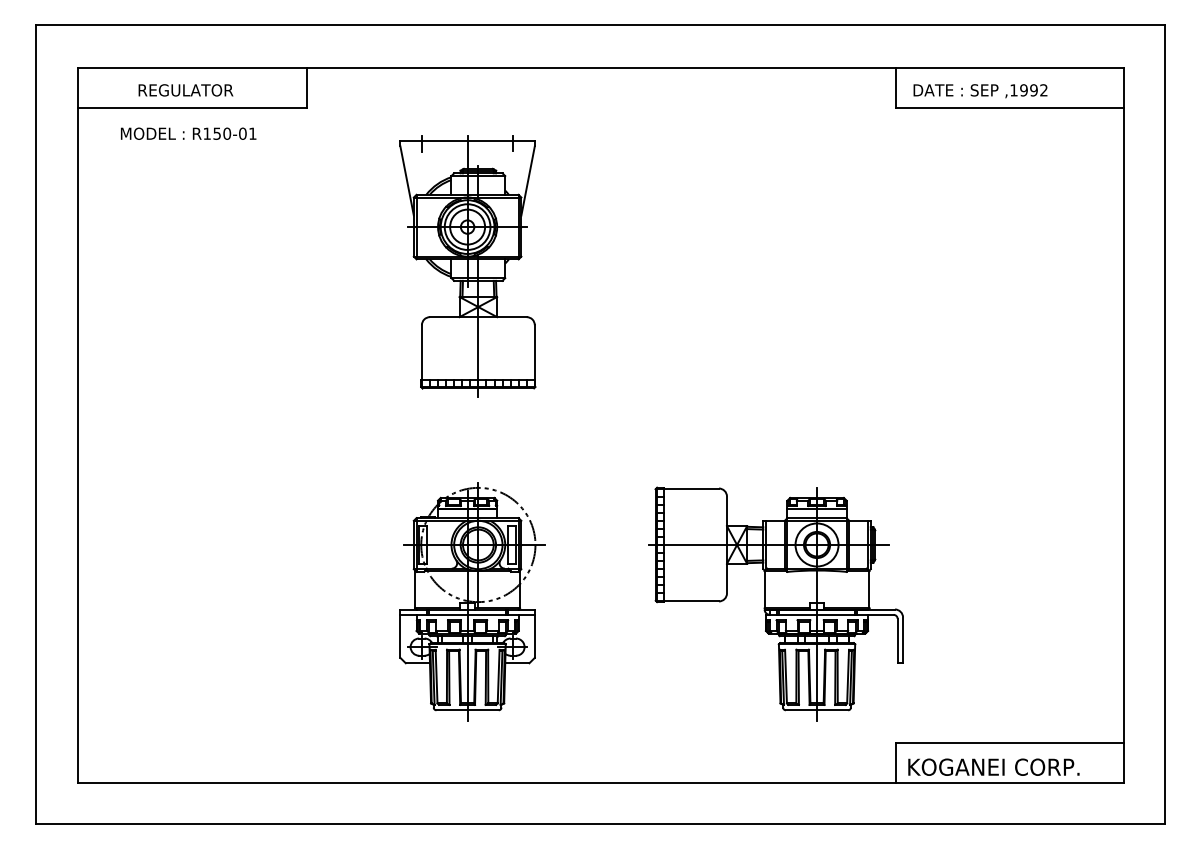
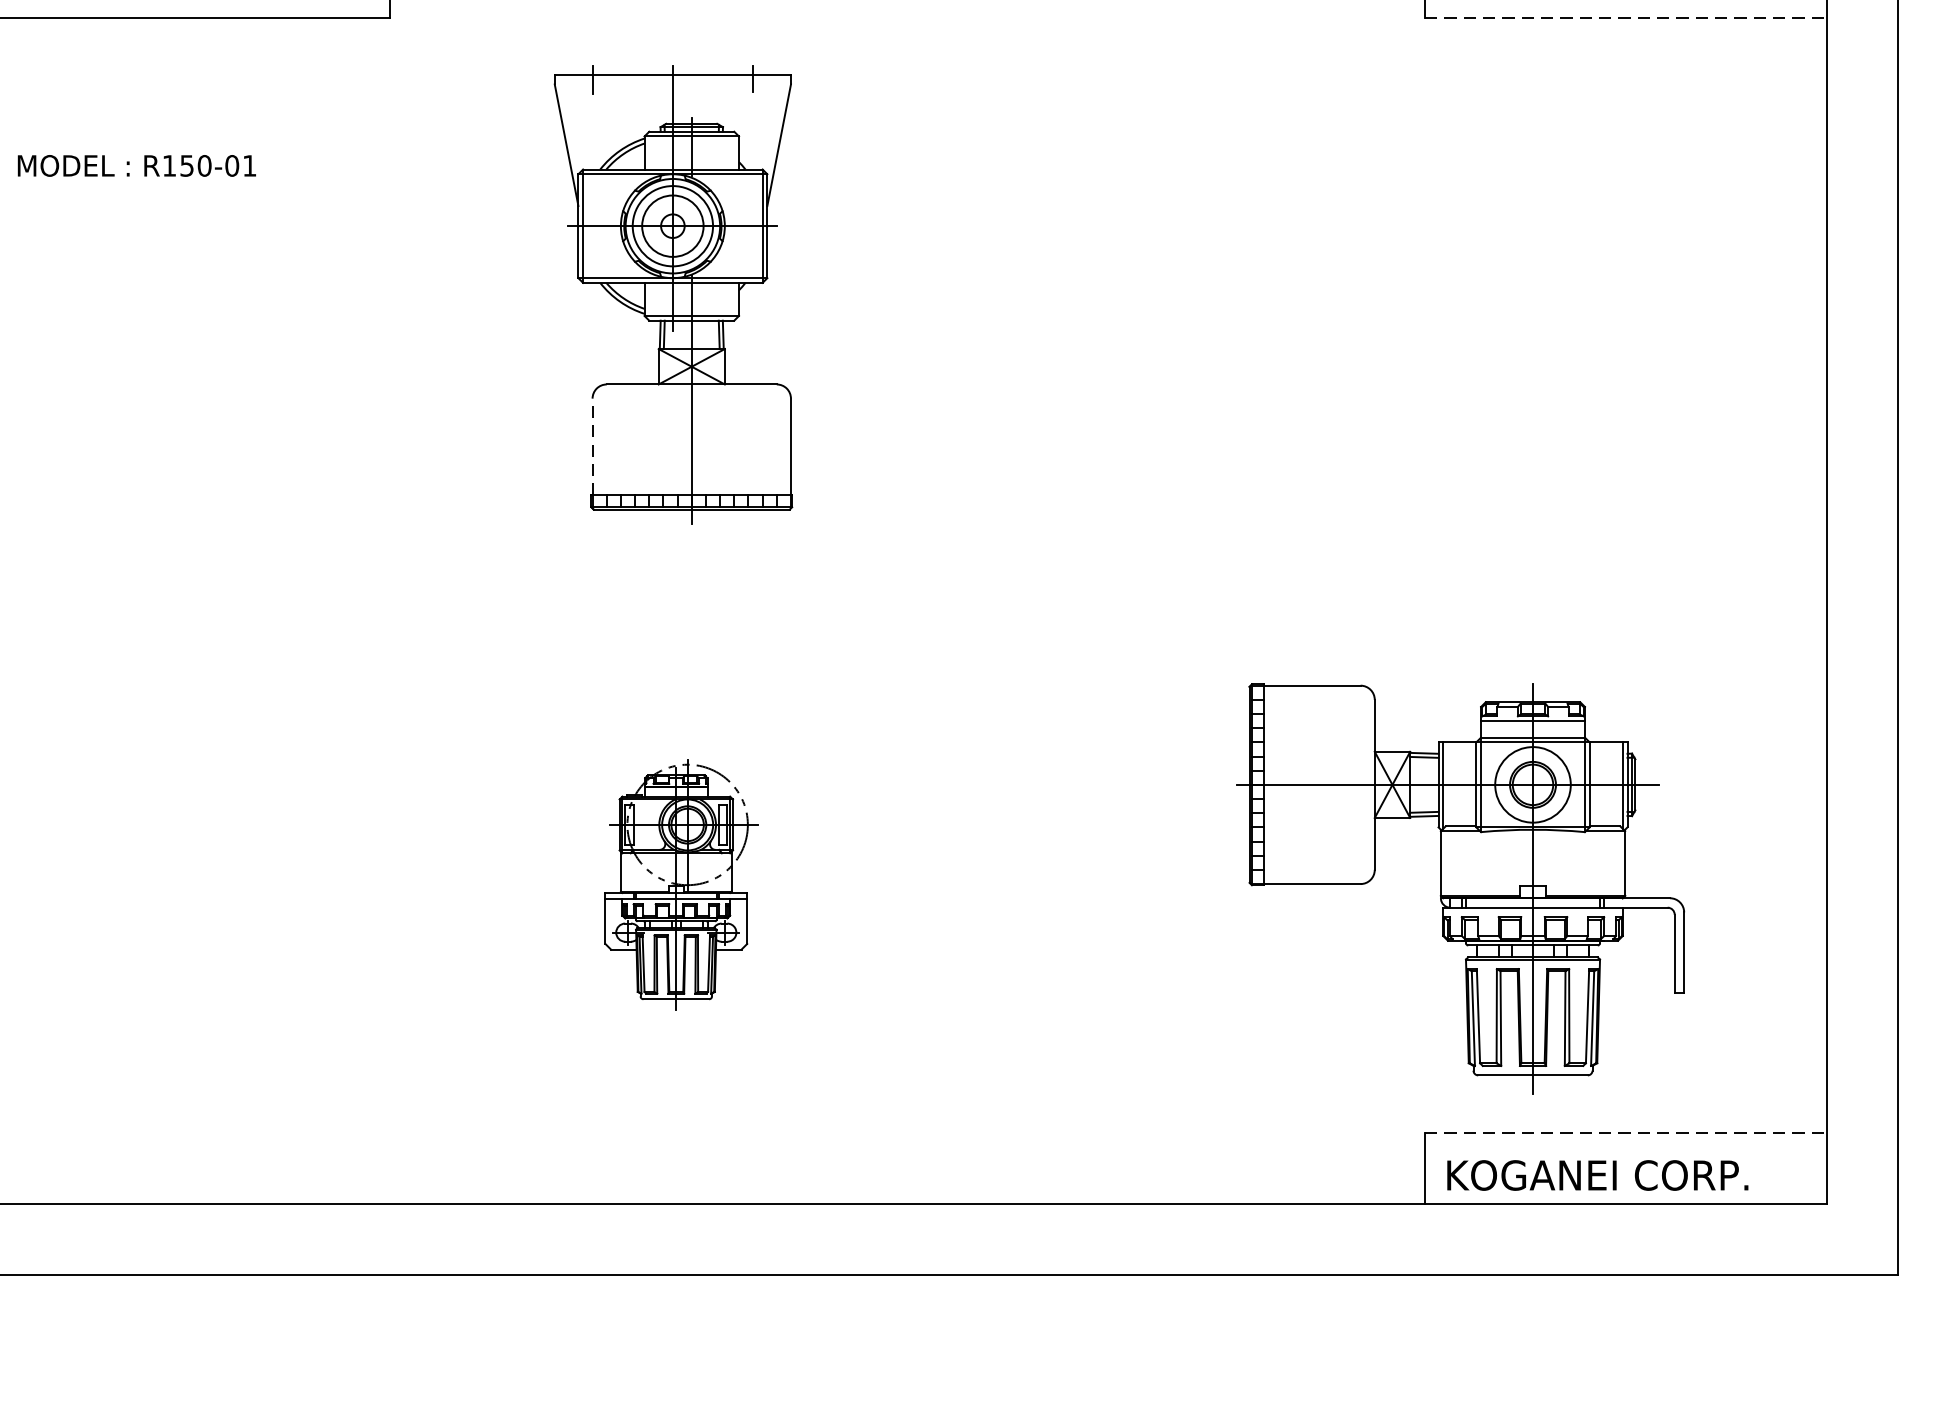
line: (1010, 108) -> (1626, 17), solid -> dashed
text: (188, 133) -> (136, 165), moved
line: (421, 352) -> (591, 446), solid -> dashed
part: (472, 601) -> (681, 884), size x0.6
part: (775, 603) -> (1459, 887), moved
line: (1010, 743) -> (1626, 1133), solid -> dashed

